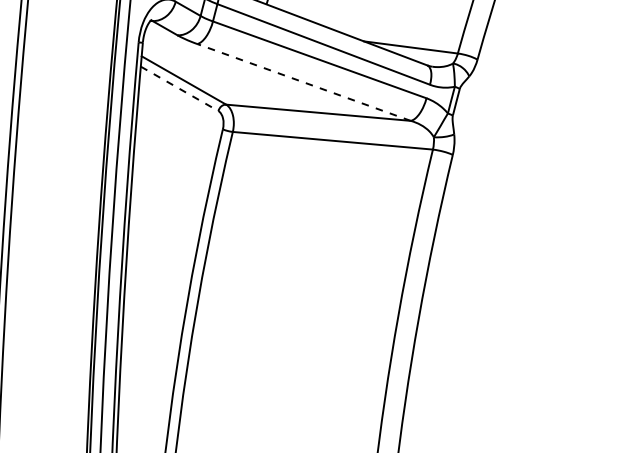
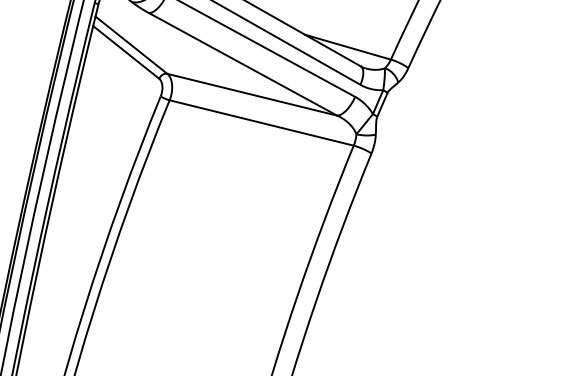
line: (303, 82) -> (242, 64), dashed -> solid
line: (179, 88) -> (126, 52), dashed -> solid

